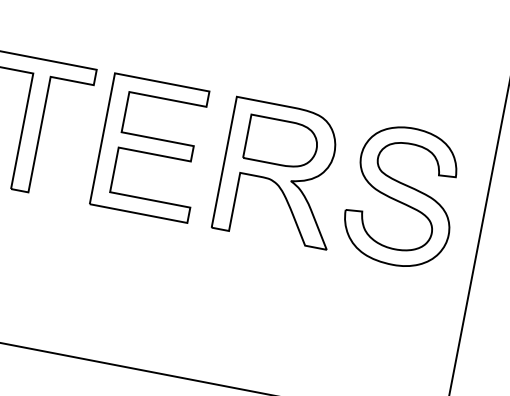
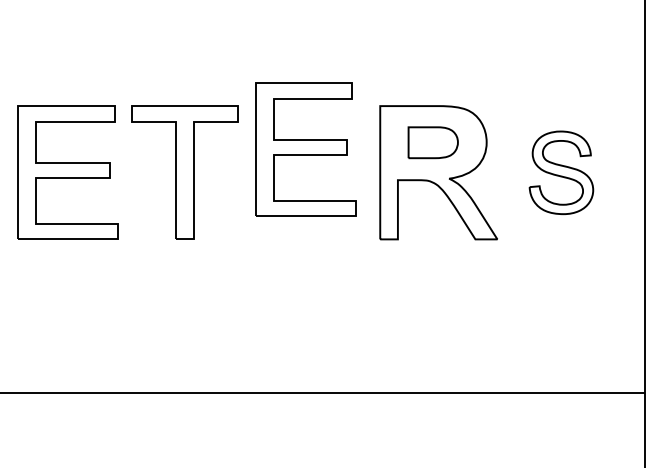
part: (282, 142) -> (433, 142), size x0.7
part: (150, 147) -> (305, 149), moved
part: (402, 196) -> (561, 172), size x0.6

